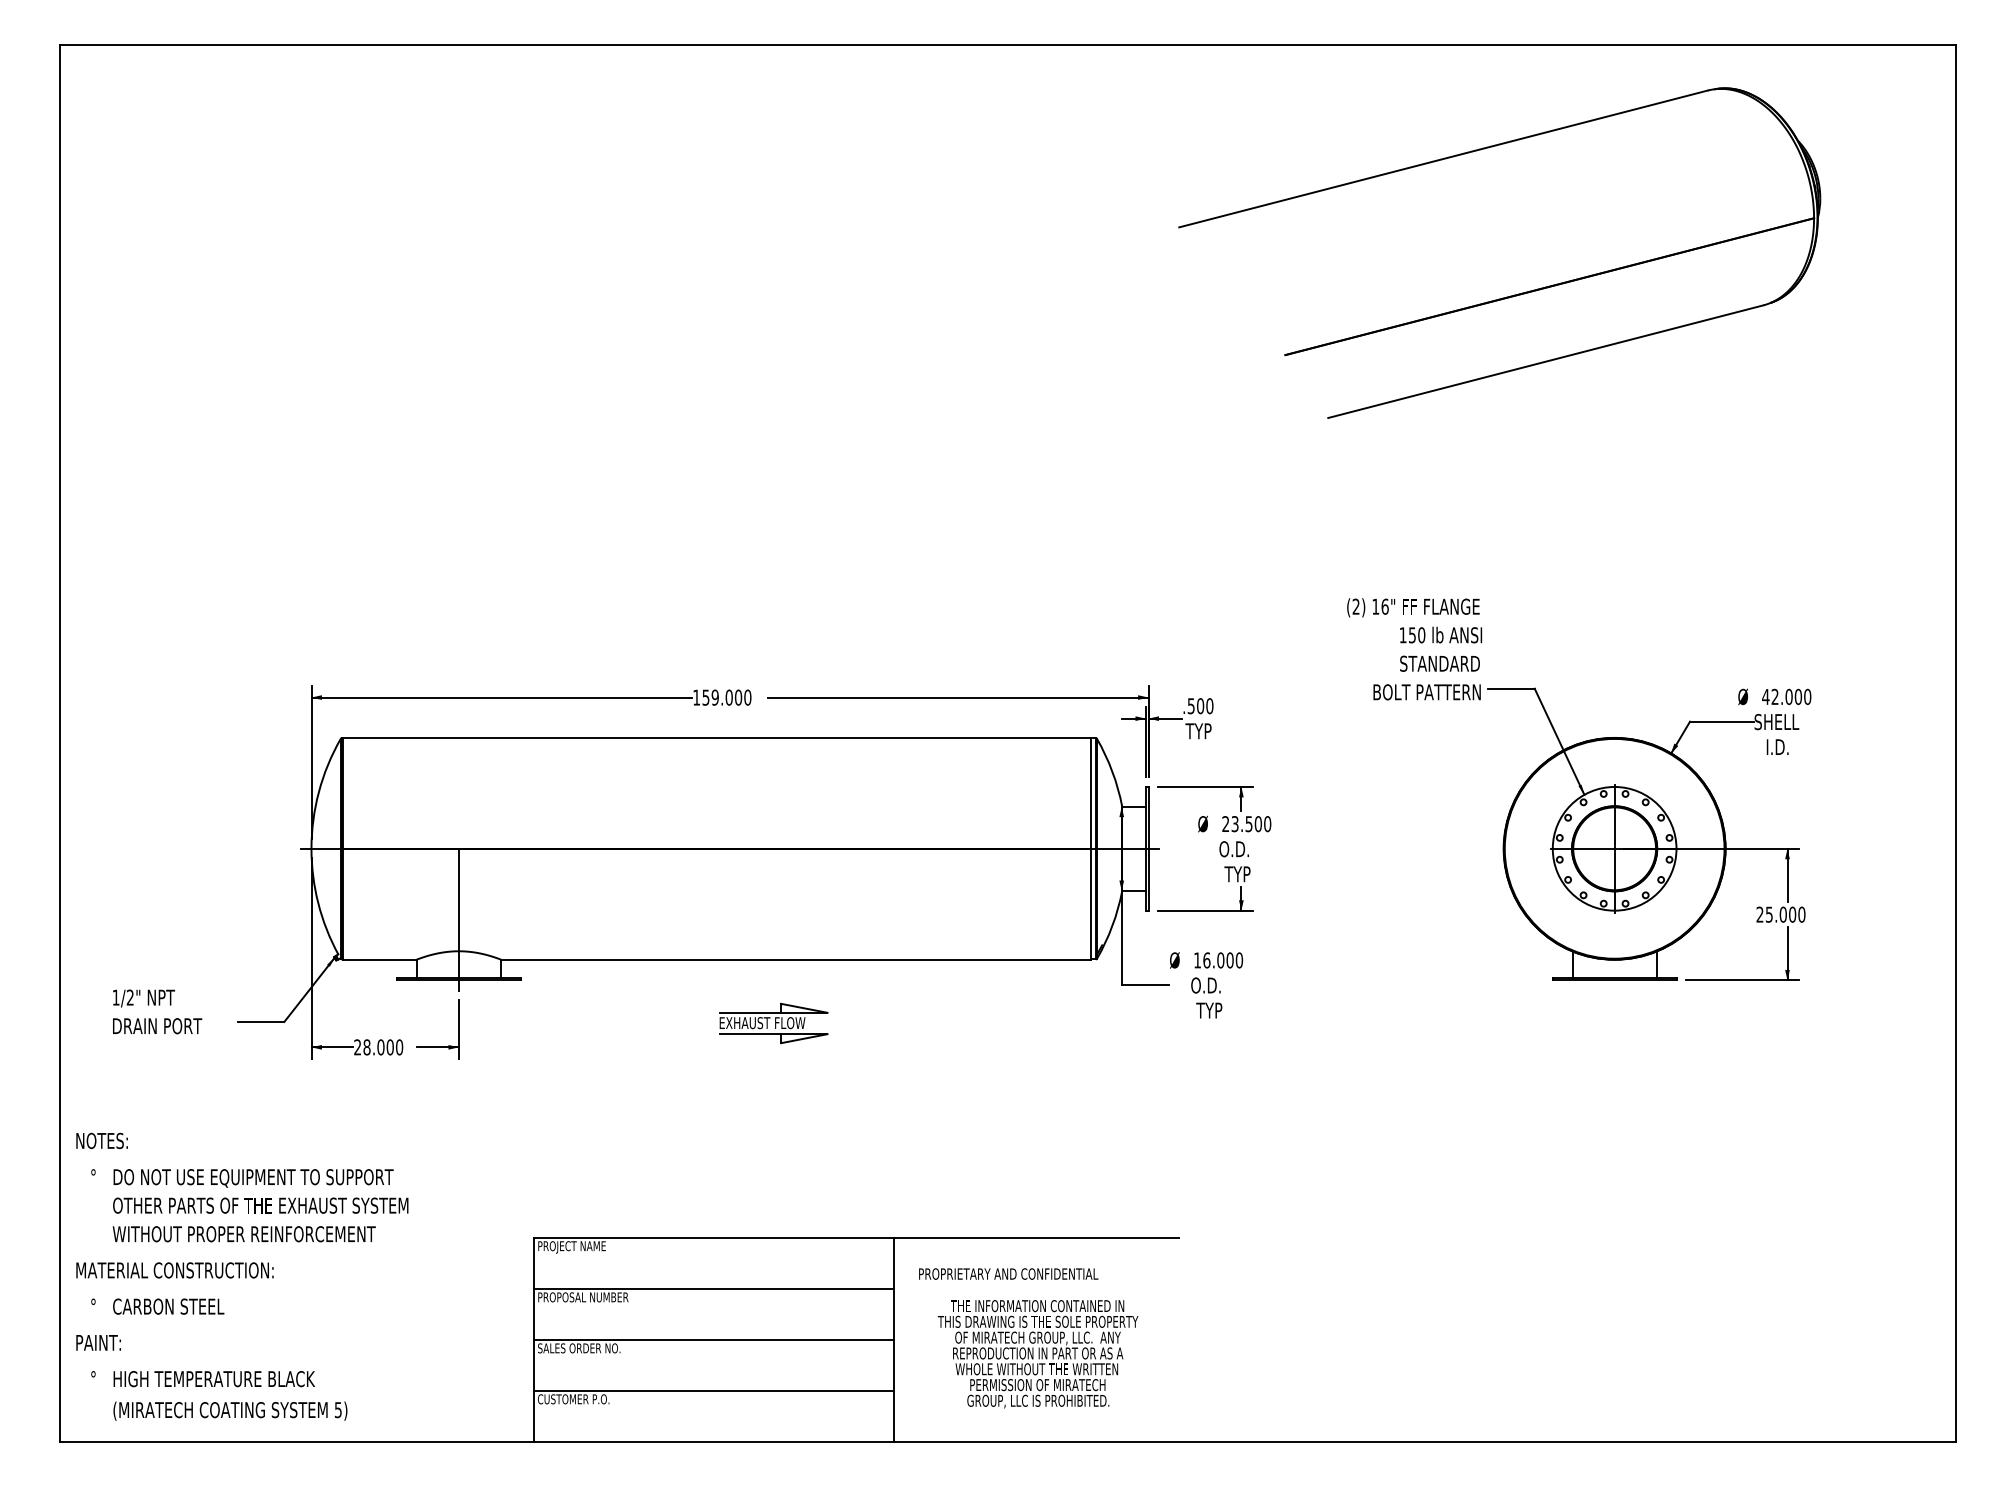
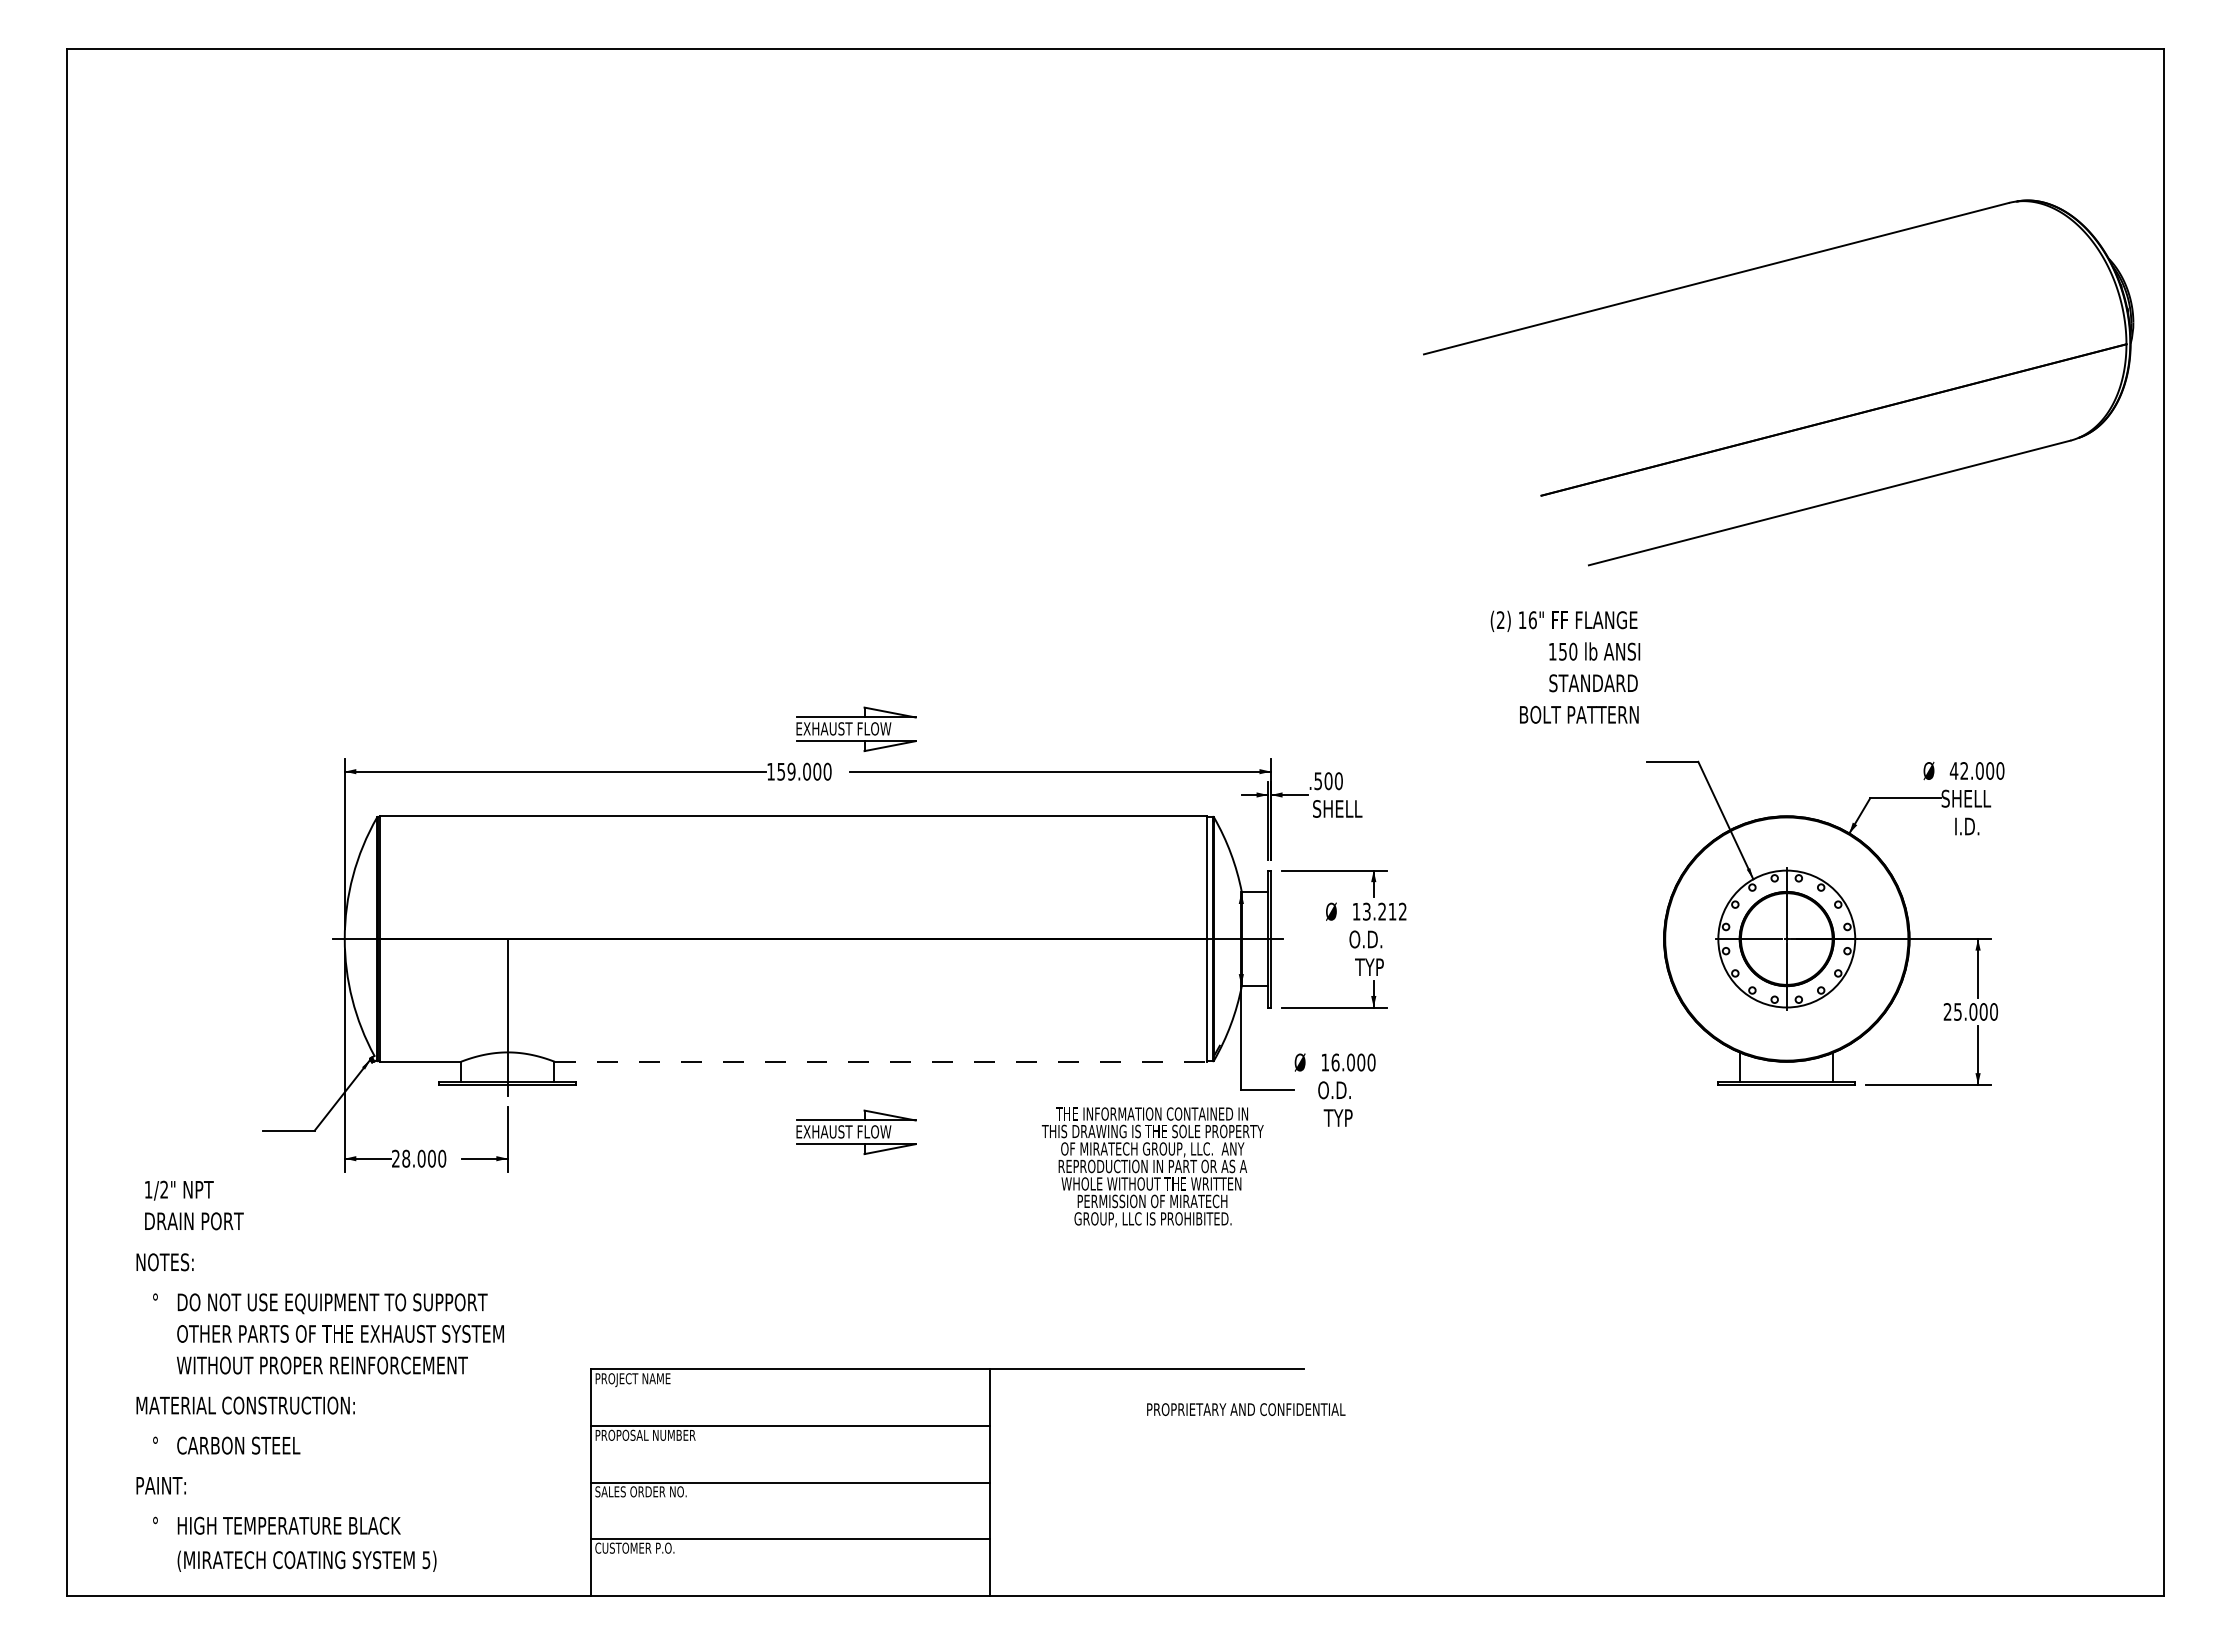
part: (1508, 296) -> (1788, 430), moved
text: (1414, 648) -> (1565, 666), moved
part: (773, 658) -> (856, 728), added
text: (1207, 730) -> (1336, 808), TYP -> SHELL
text: (1246, 823) -> (1379, 911), 23.500 -> 13.212
line: (796, 959) -> (881, 1061), solid -> dashed
text: (157, 1011) -> (194, 1205), moved
text: (1008, 1273) -> (1246, 1409), moved
text: (241, 1276) -> (319, 1412), moved
text: (1037, 1354) -> (1152, 1167), moved

